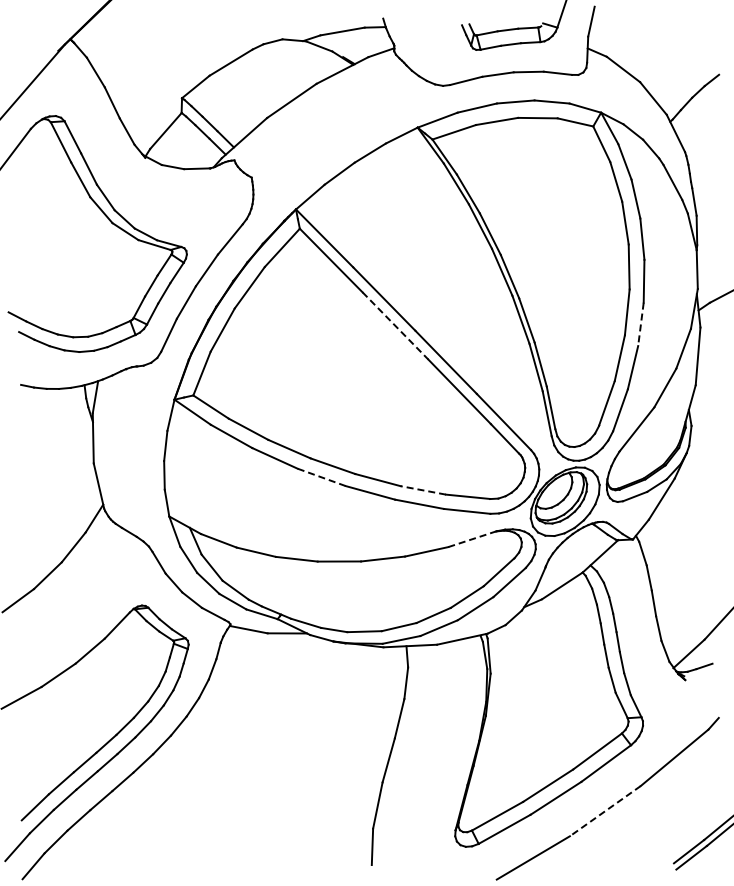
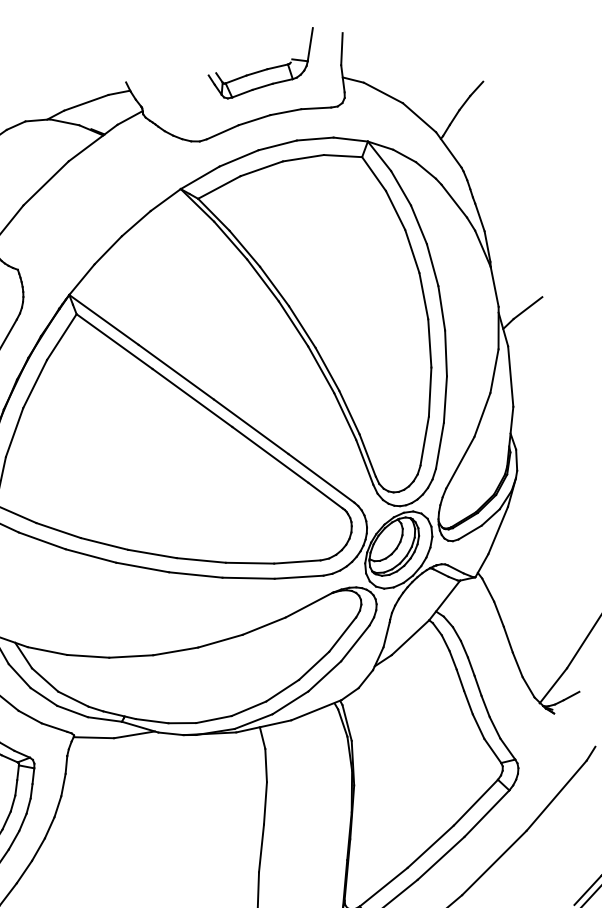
line: (640, 324) -> (445, 353), dashed -> solid
line: (395, 326) -> (192, 398), dashed -> solid
line: (321, 477) -> (142, 567), dashed -> solid
line: (422, 490) -> (249, 563), dashed -> solid
line: (472, 539) -> (309, 605), dashed -> solid
line: (604, 811) -> (493, 863), dashed -> solid

